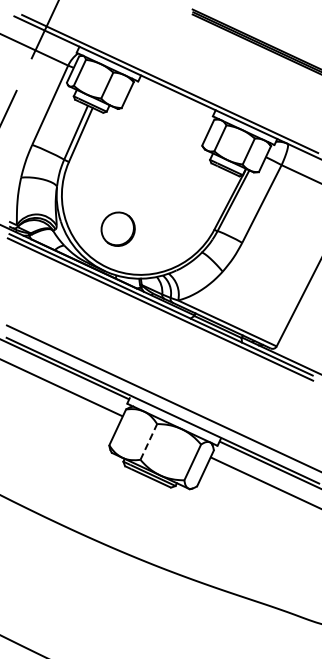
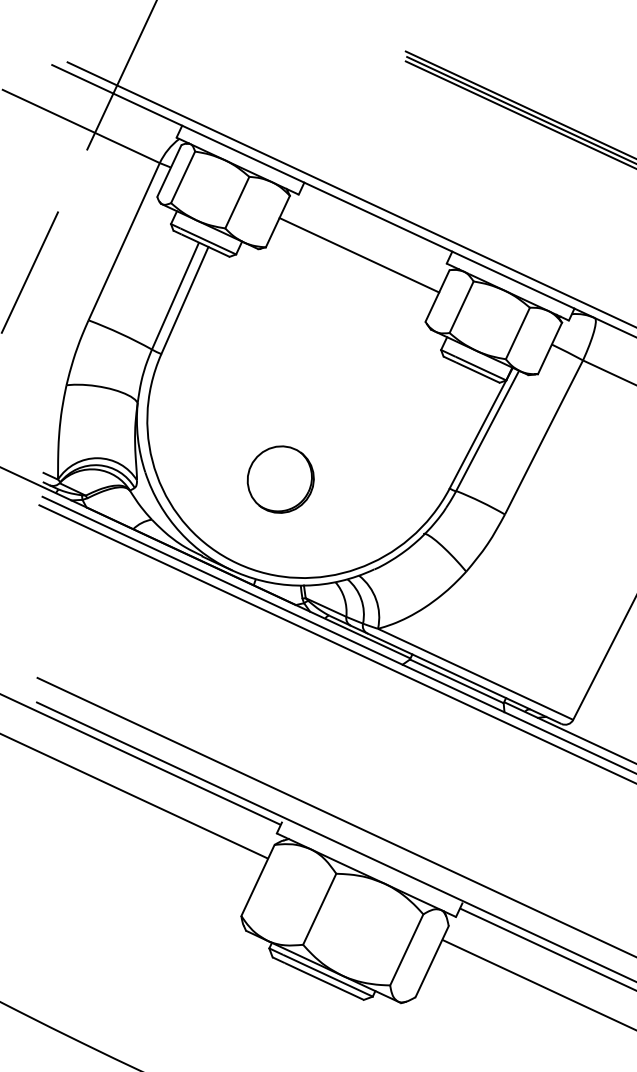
line: (168, 111) -> (358, 254), added
part: (117, 228) -> (279, 478), moved
line: (148, 441) -> (319, 908), dashed -> solid

